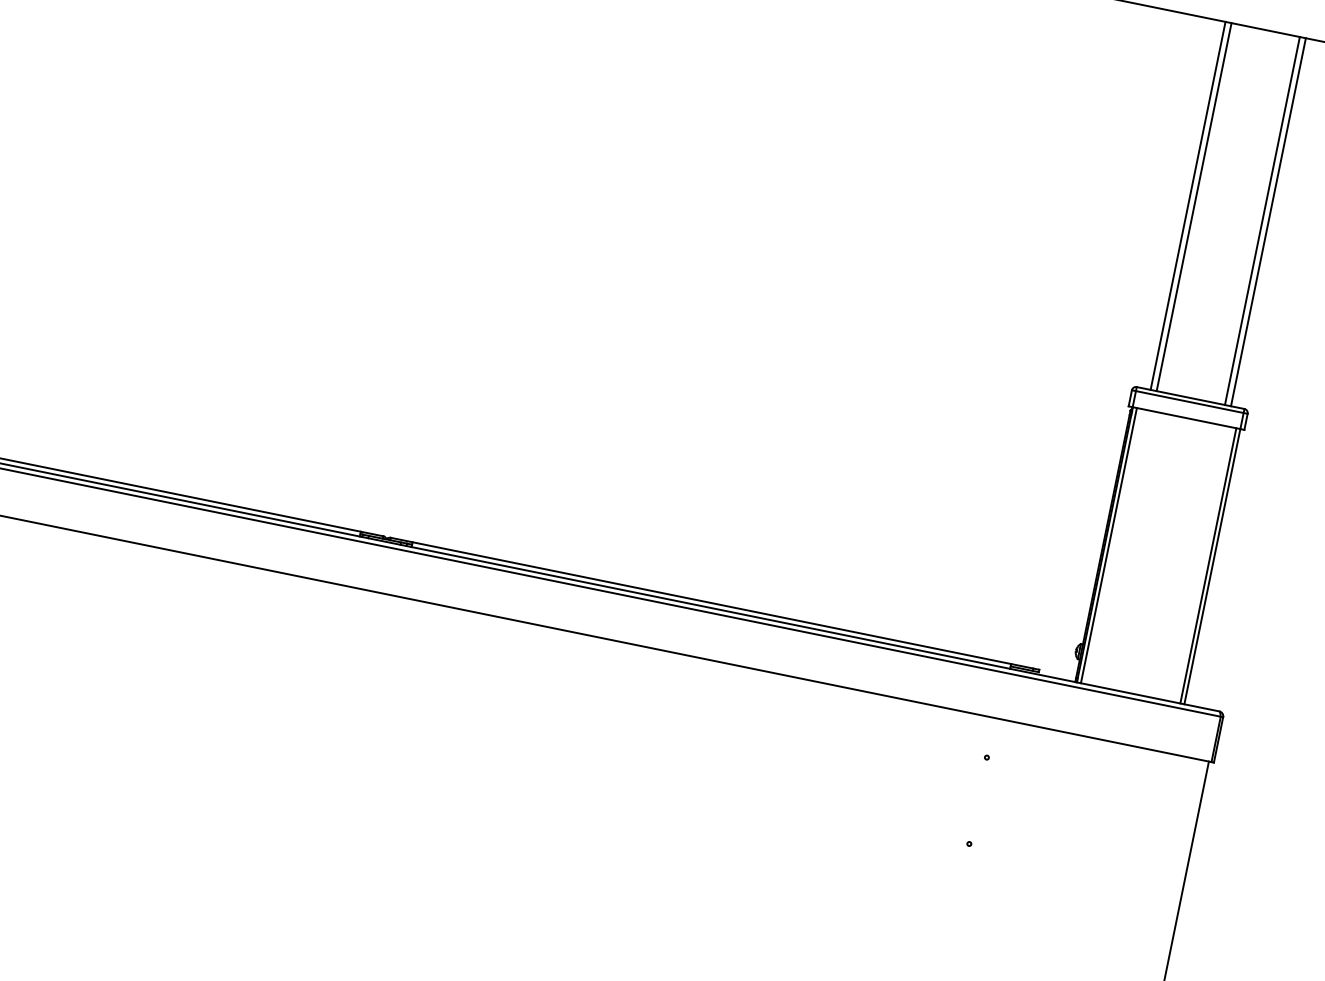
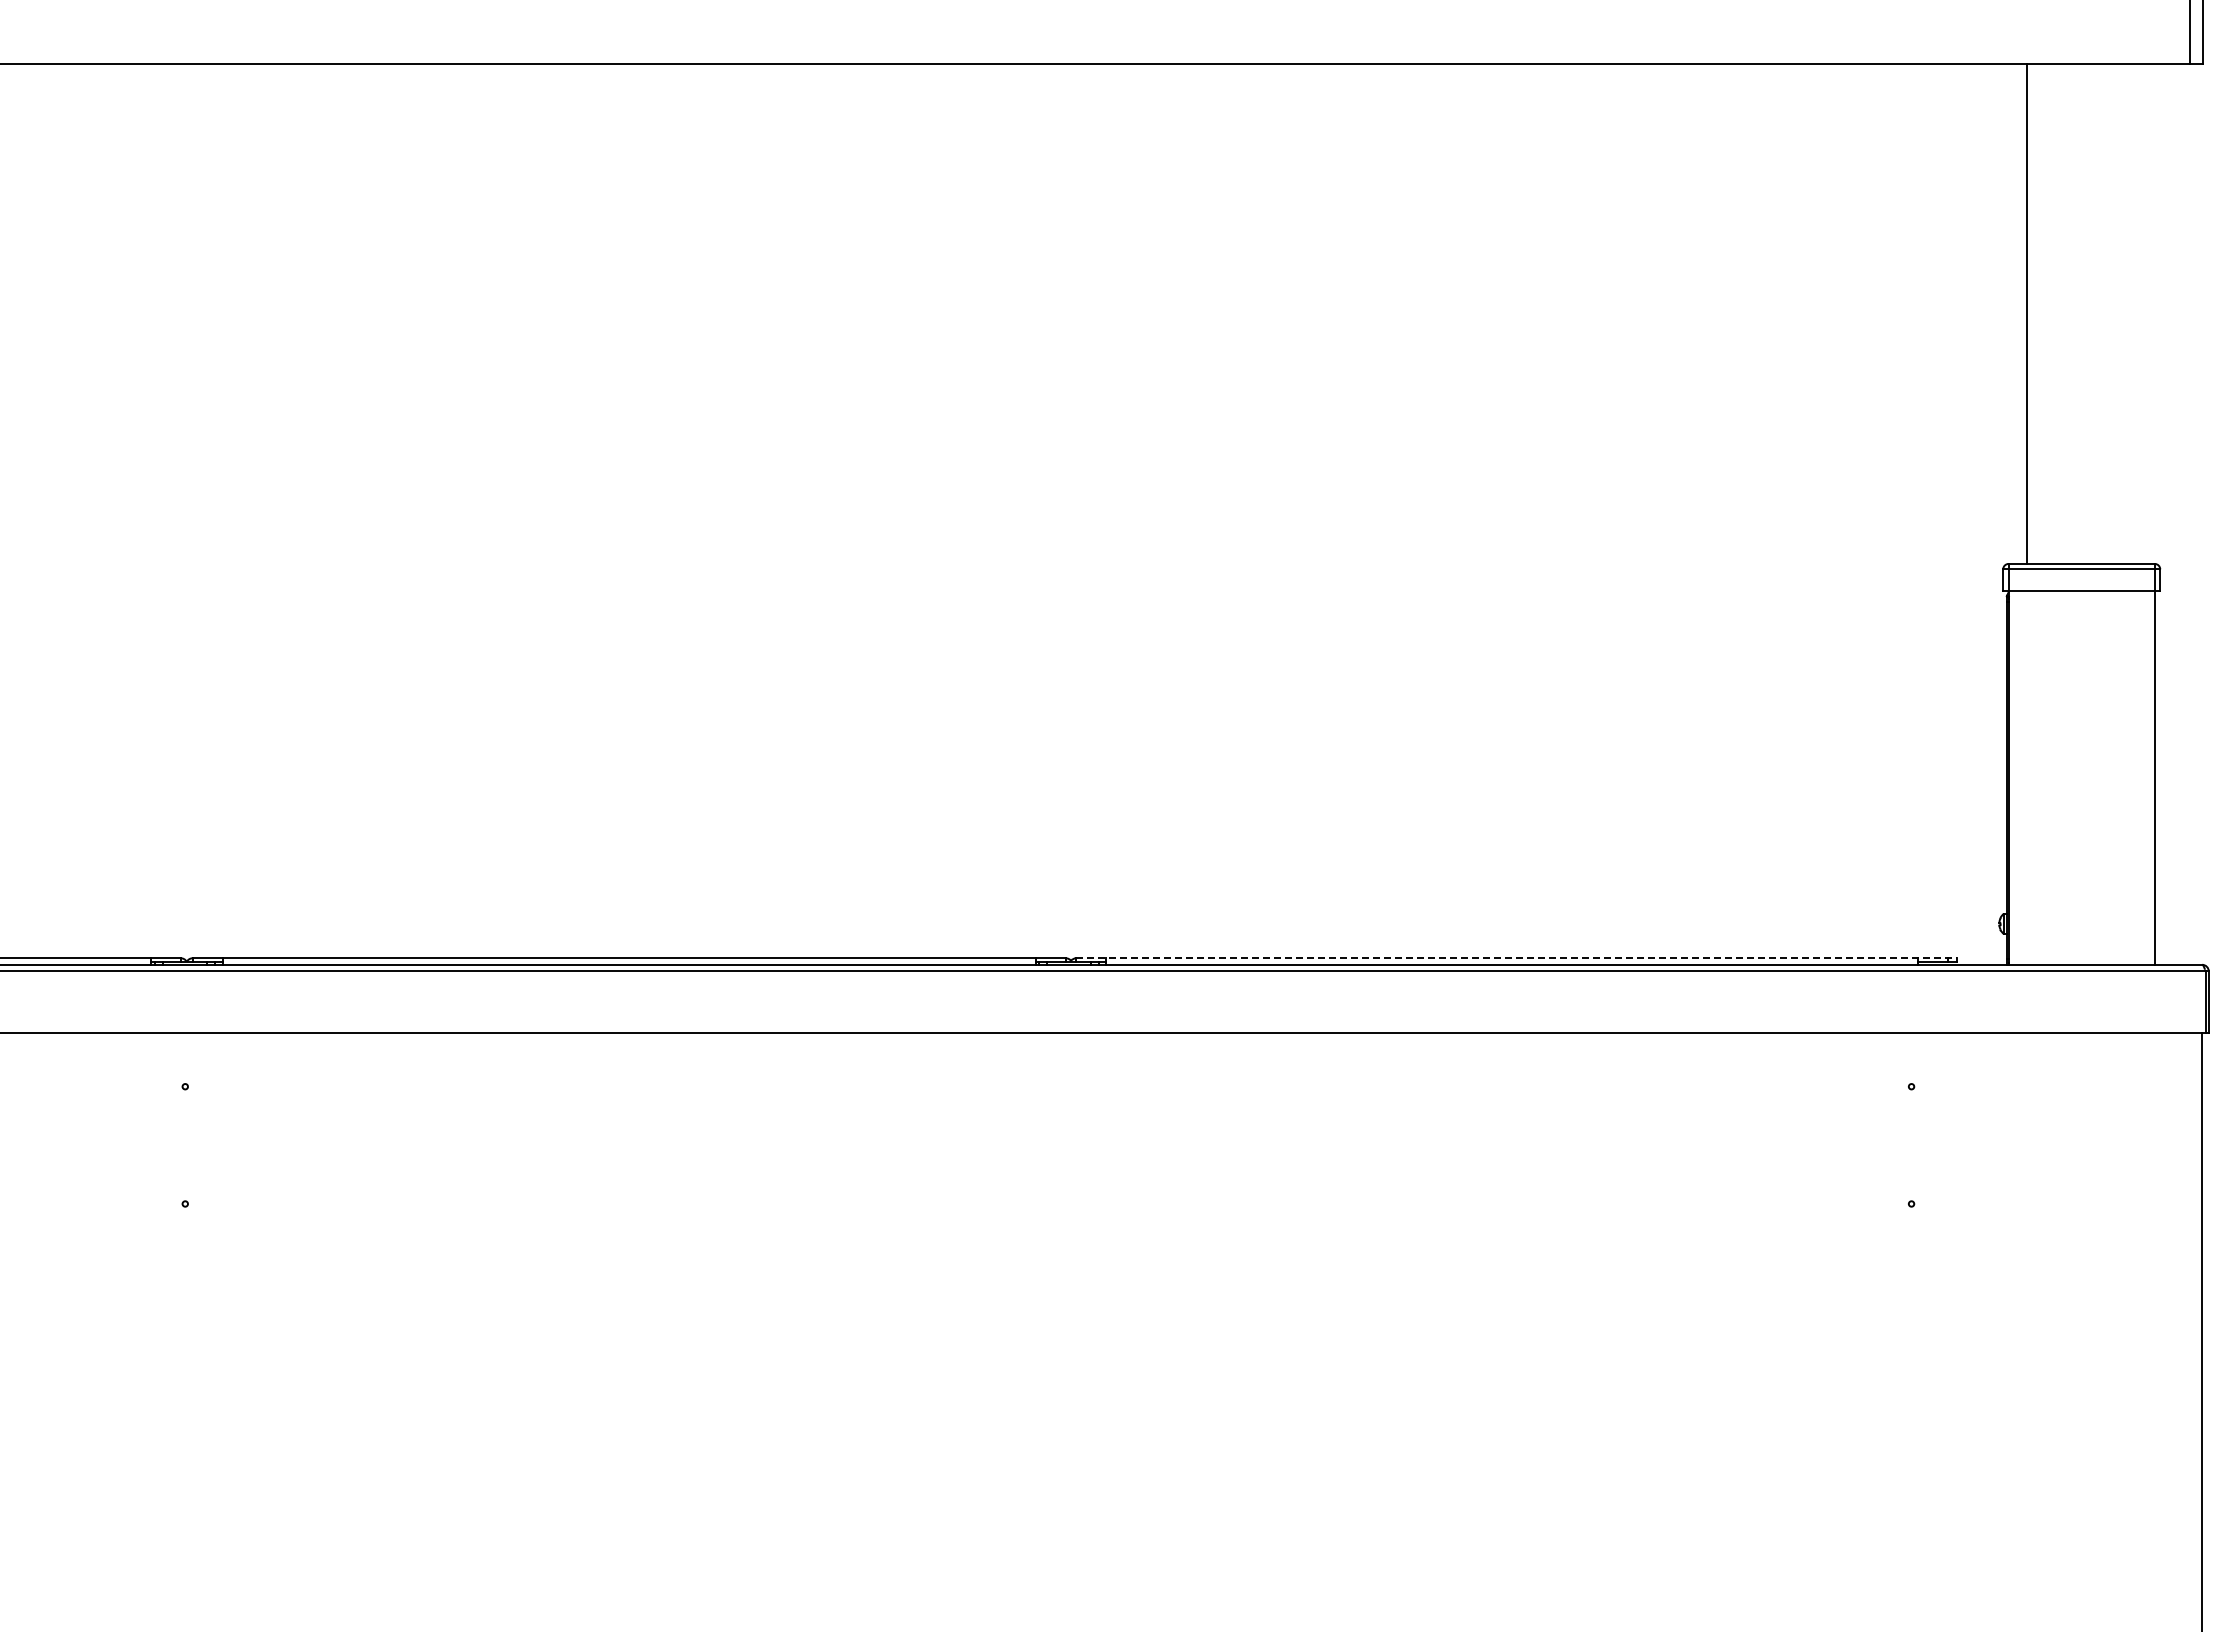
line: (1194, 206) -> (2035, 313), removed
line: (1262, 220) -> (2128, 313), removed
line: (1268, 221) -> (2136, 313), removed
line: (1109, 545) -> (2014, 777), removed
line: (1208, 565) -> (2149, 777), removed
line: (715, 603) -> (1516, 958), solid -> dashed

